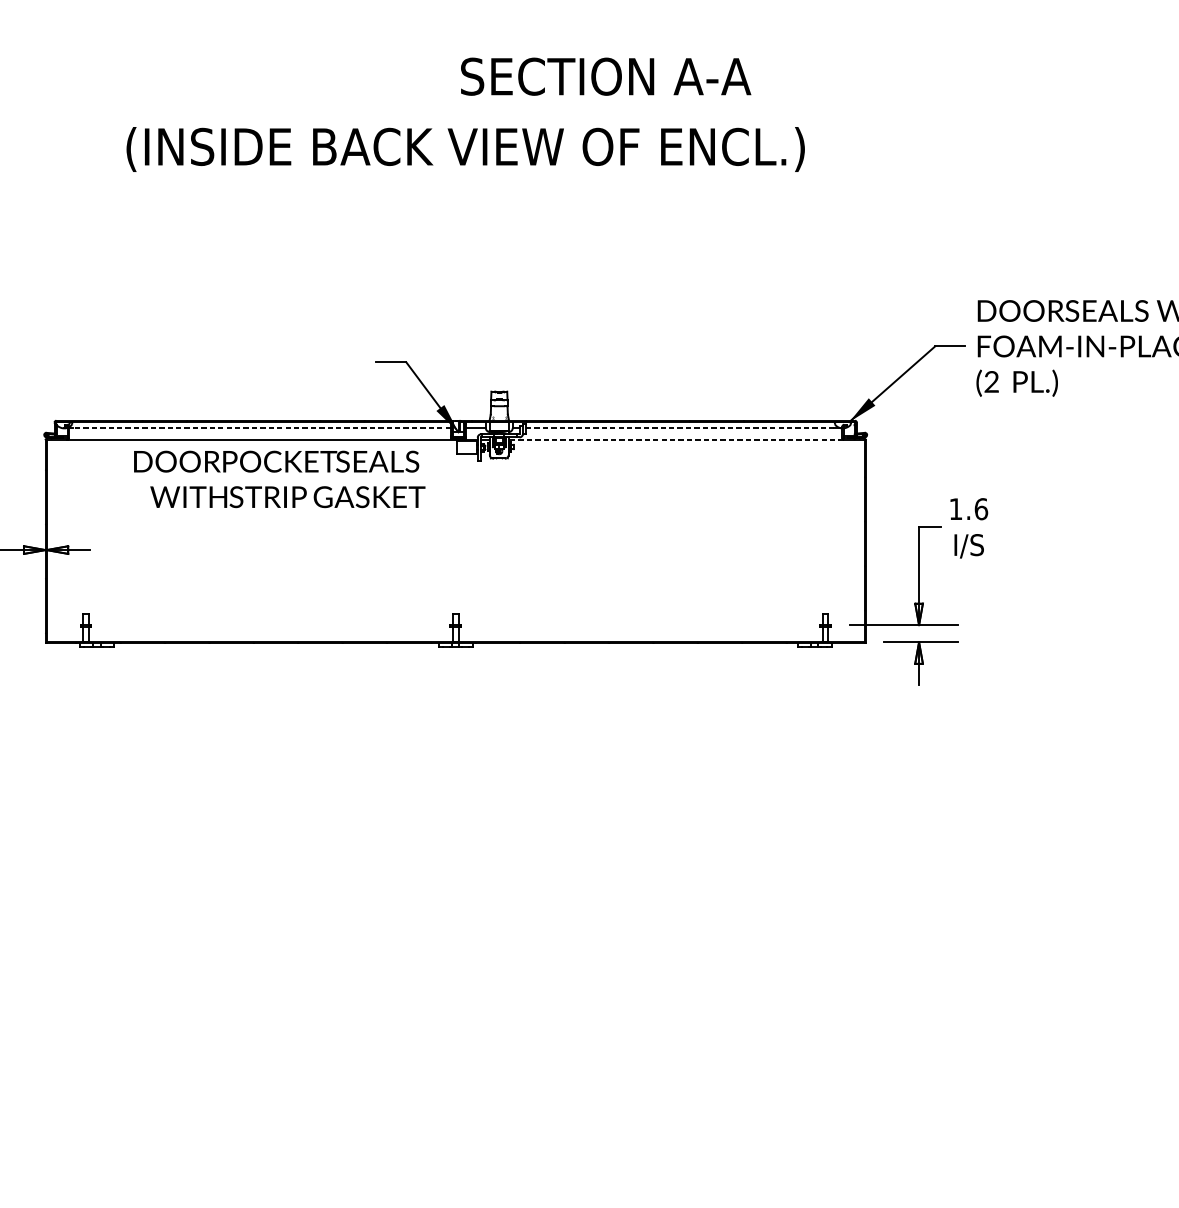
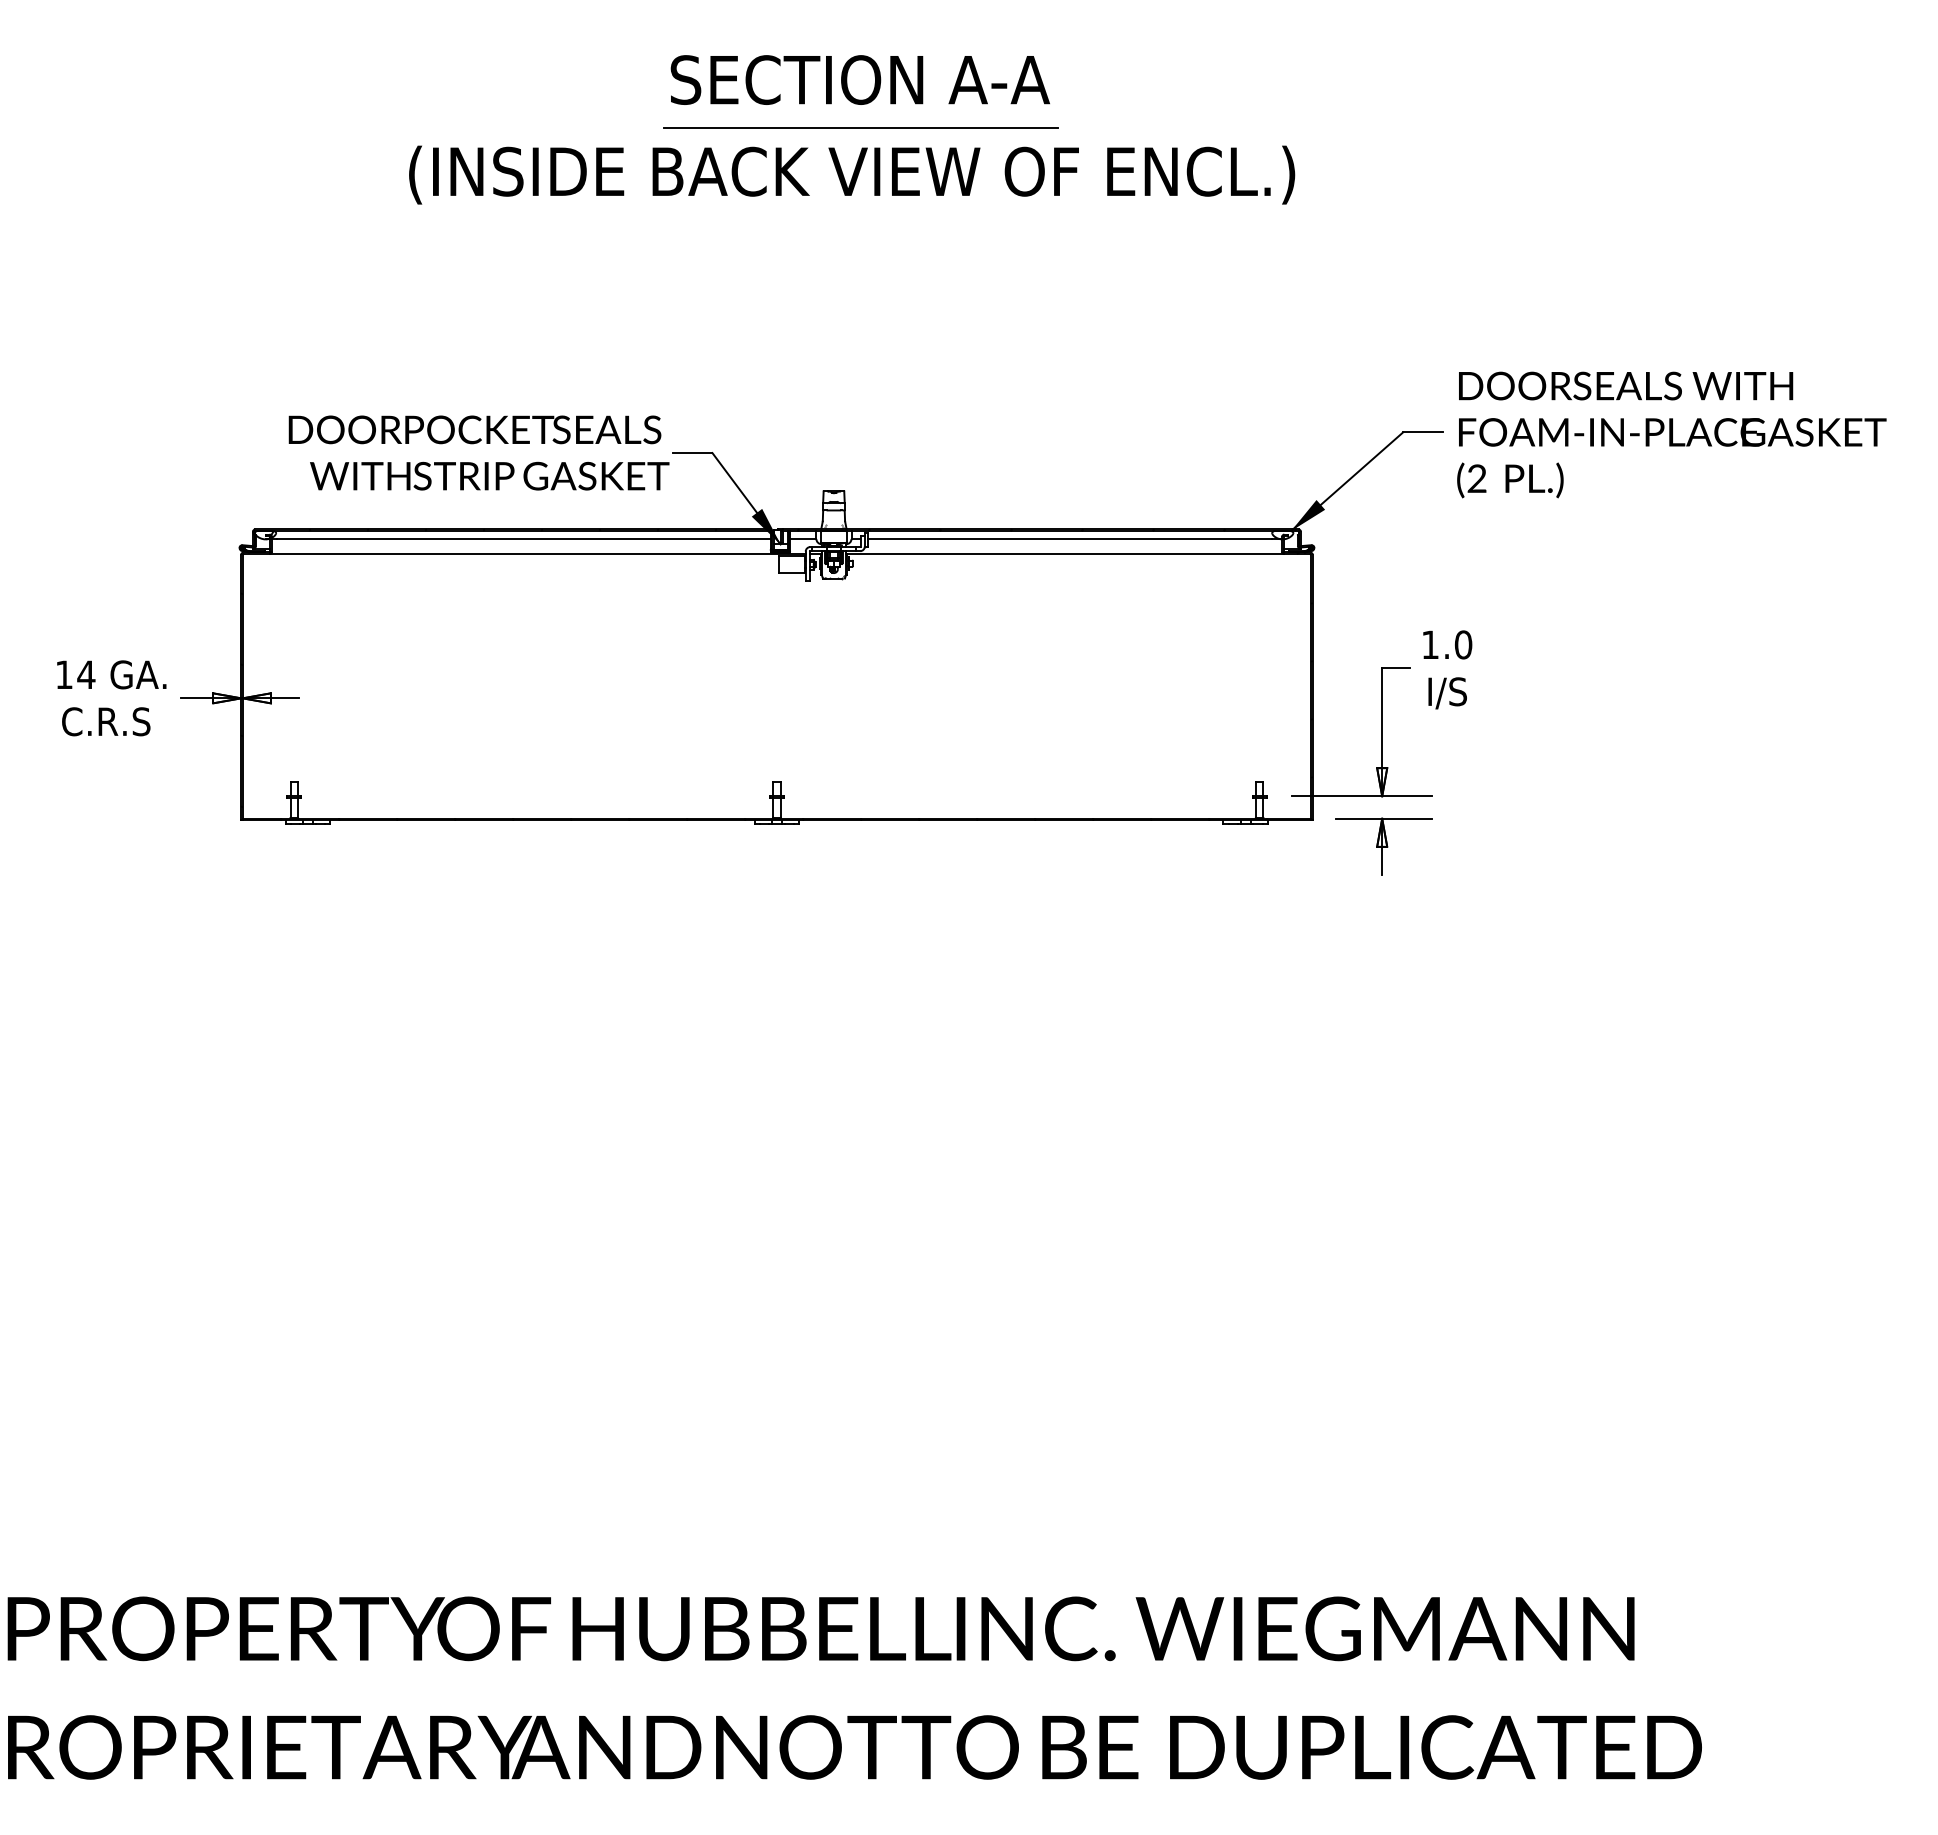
text: (605, 76) -> (859, 79), moved
line: (519, 113) -> (860, 127), added
text: (466, 149) -> (852, 174), moved
line: (261, 428) -> (523, 539), dashed -> solid
line: (679, 428) -> (1069, 539), dashed -> solid
line: (676, 439) -> (1065, 554), dashed -> solid
text: (279, 479) -> (478, 452), moved
text: (981, 508) -> (1463, 644), 1.6 -> 1.0

